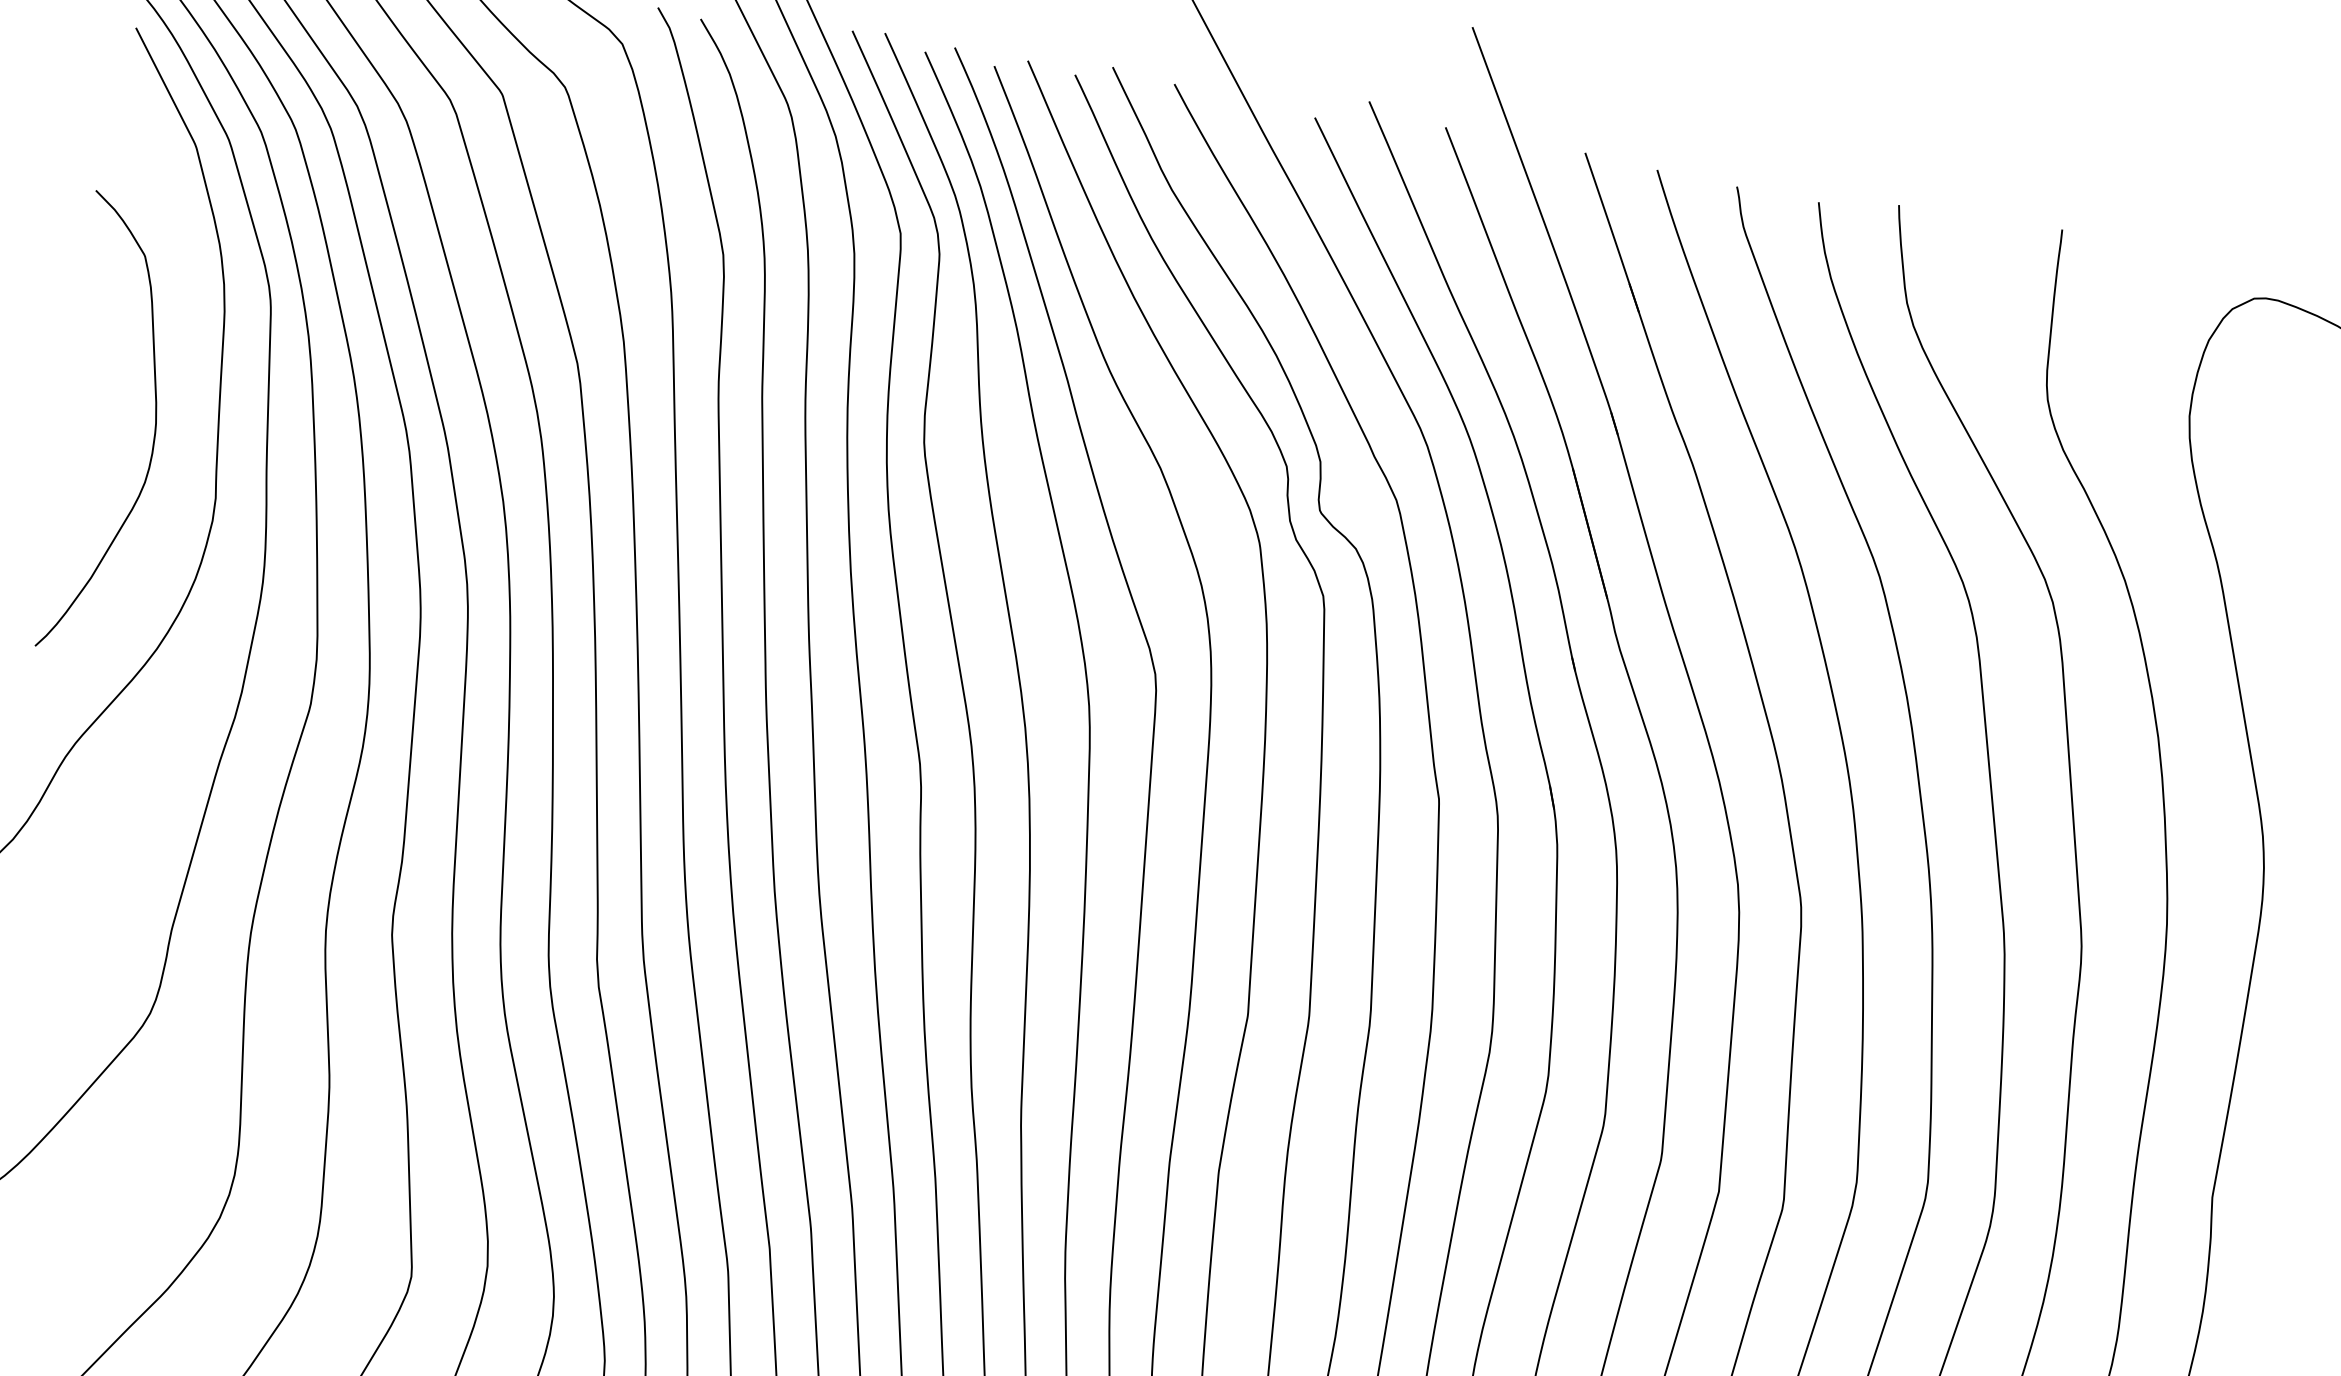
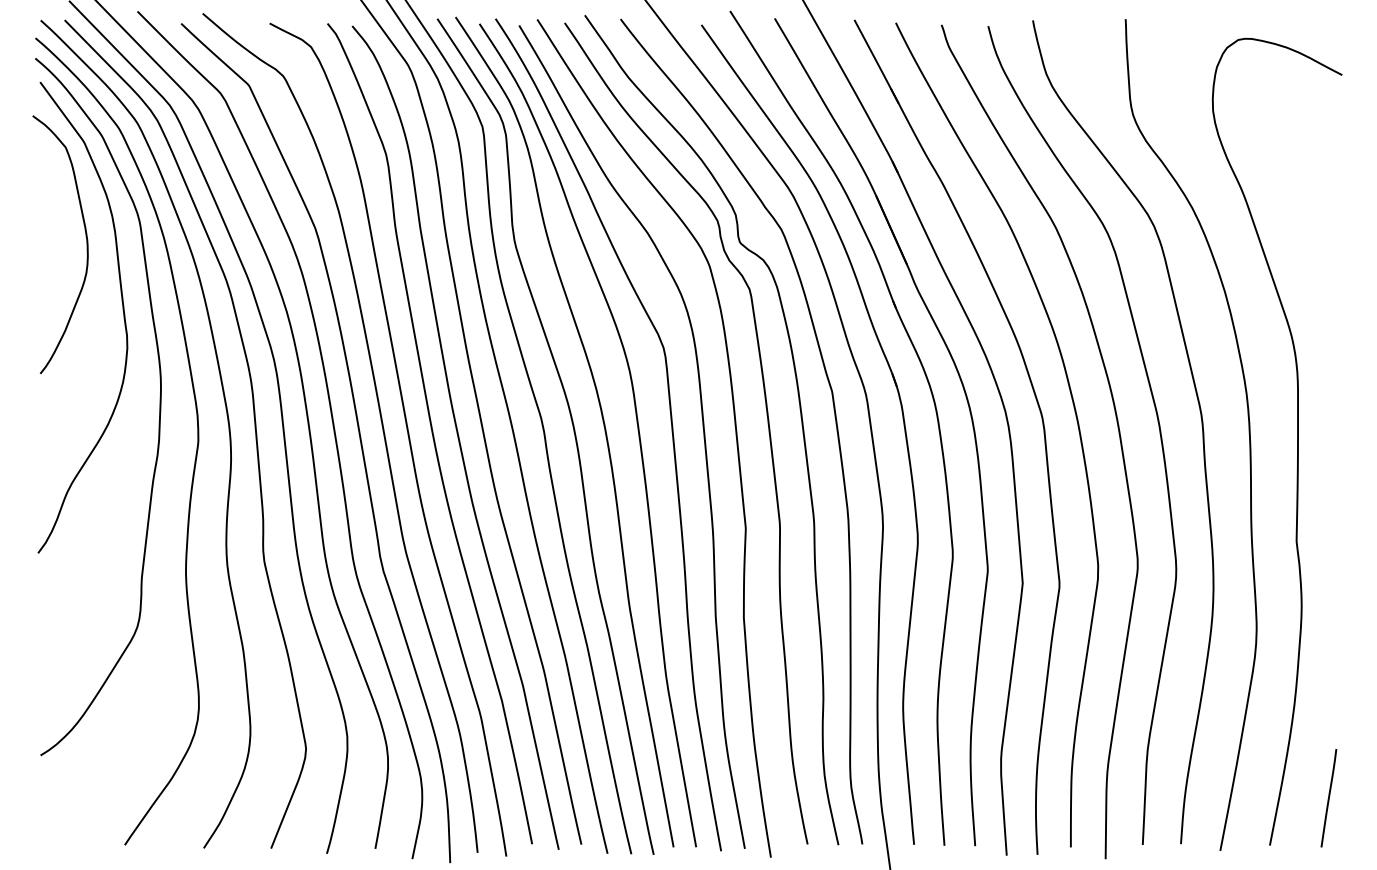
curve: (153, 432) -> (86, 244), moved

